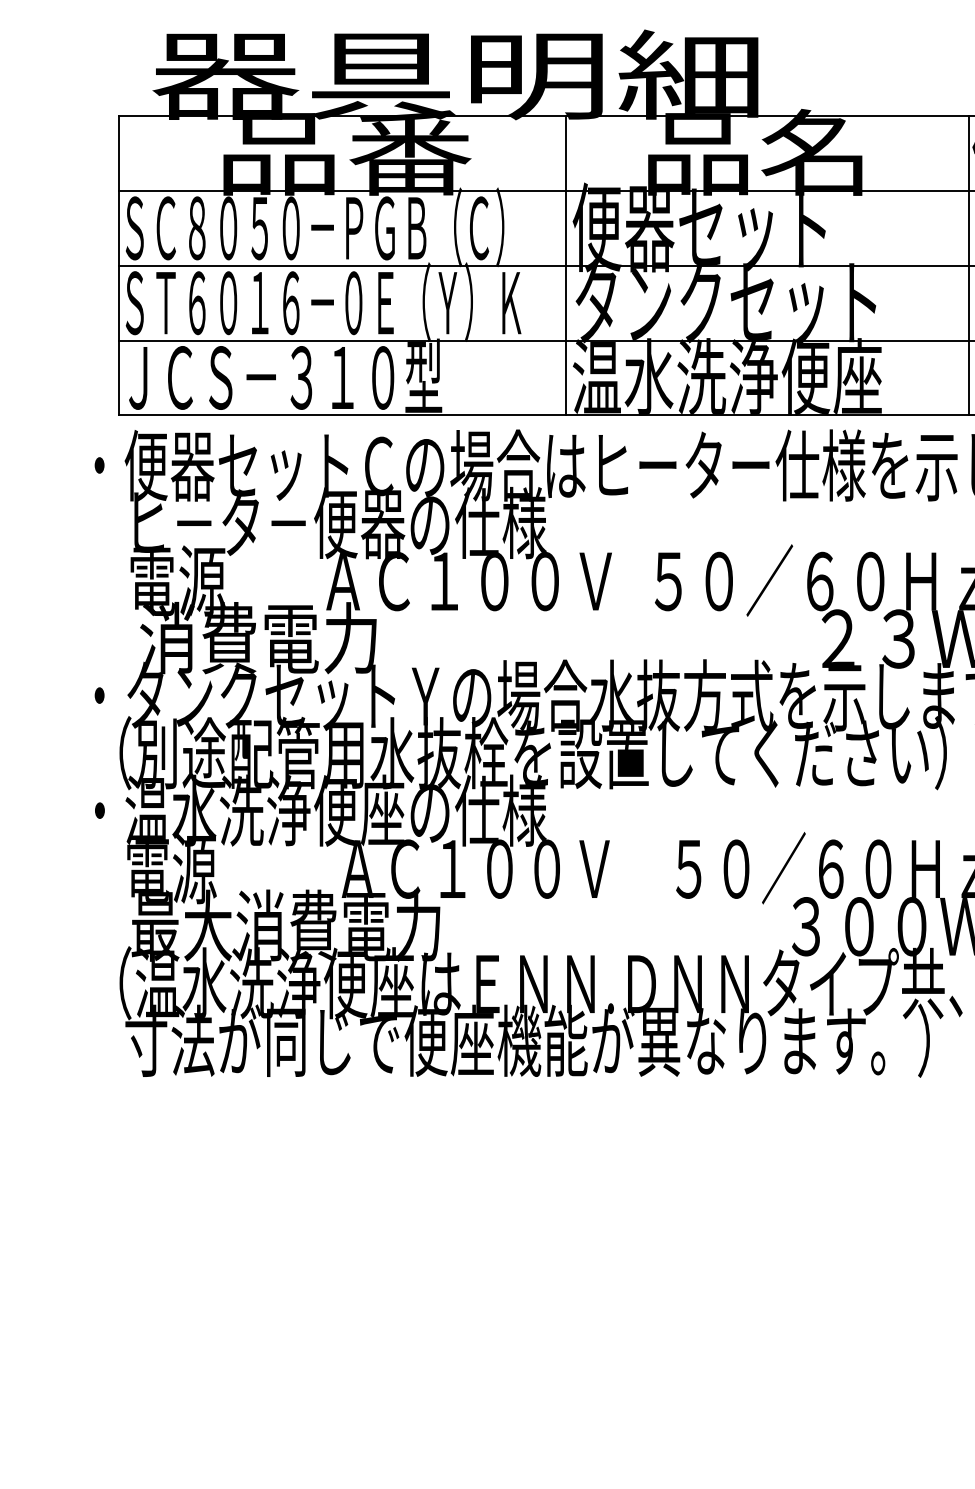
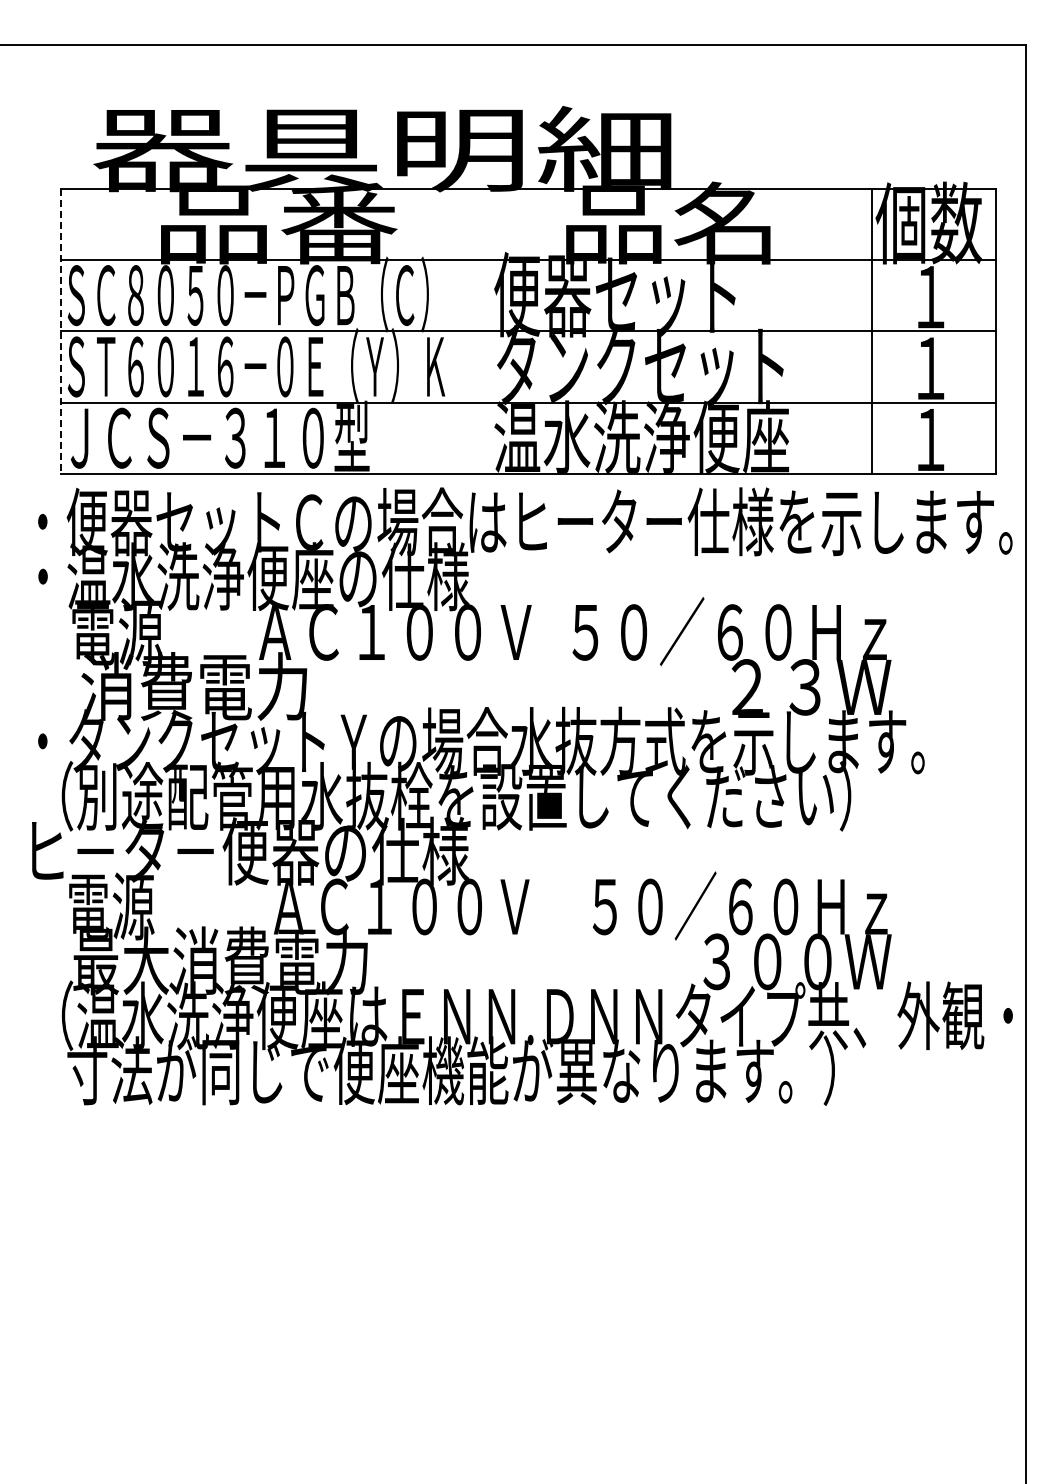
line: (119, 266) -> (61, 331), solid -> dashed
line: (566, 266) -> (488, 331), removed
text: (250, 522) -> (186, 576), ヒ－タ－便器の仕様 -> ・温水洗浄便座の仕様
text: (317, 810) -> (250, 850), ・温水洗浄便座の仕様 -> ヒ－タ－便器の仕様

